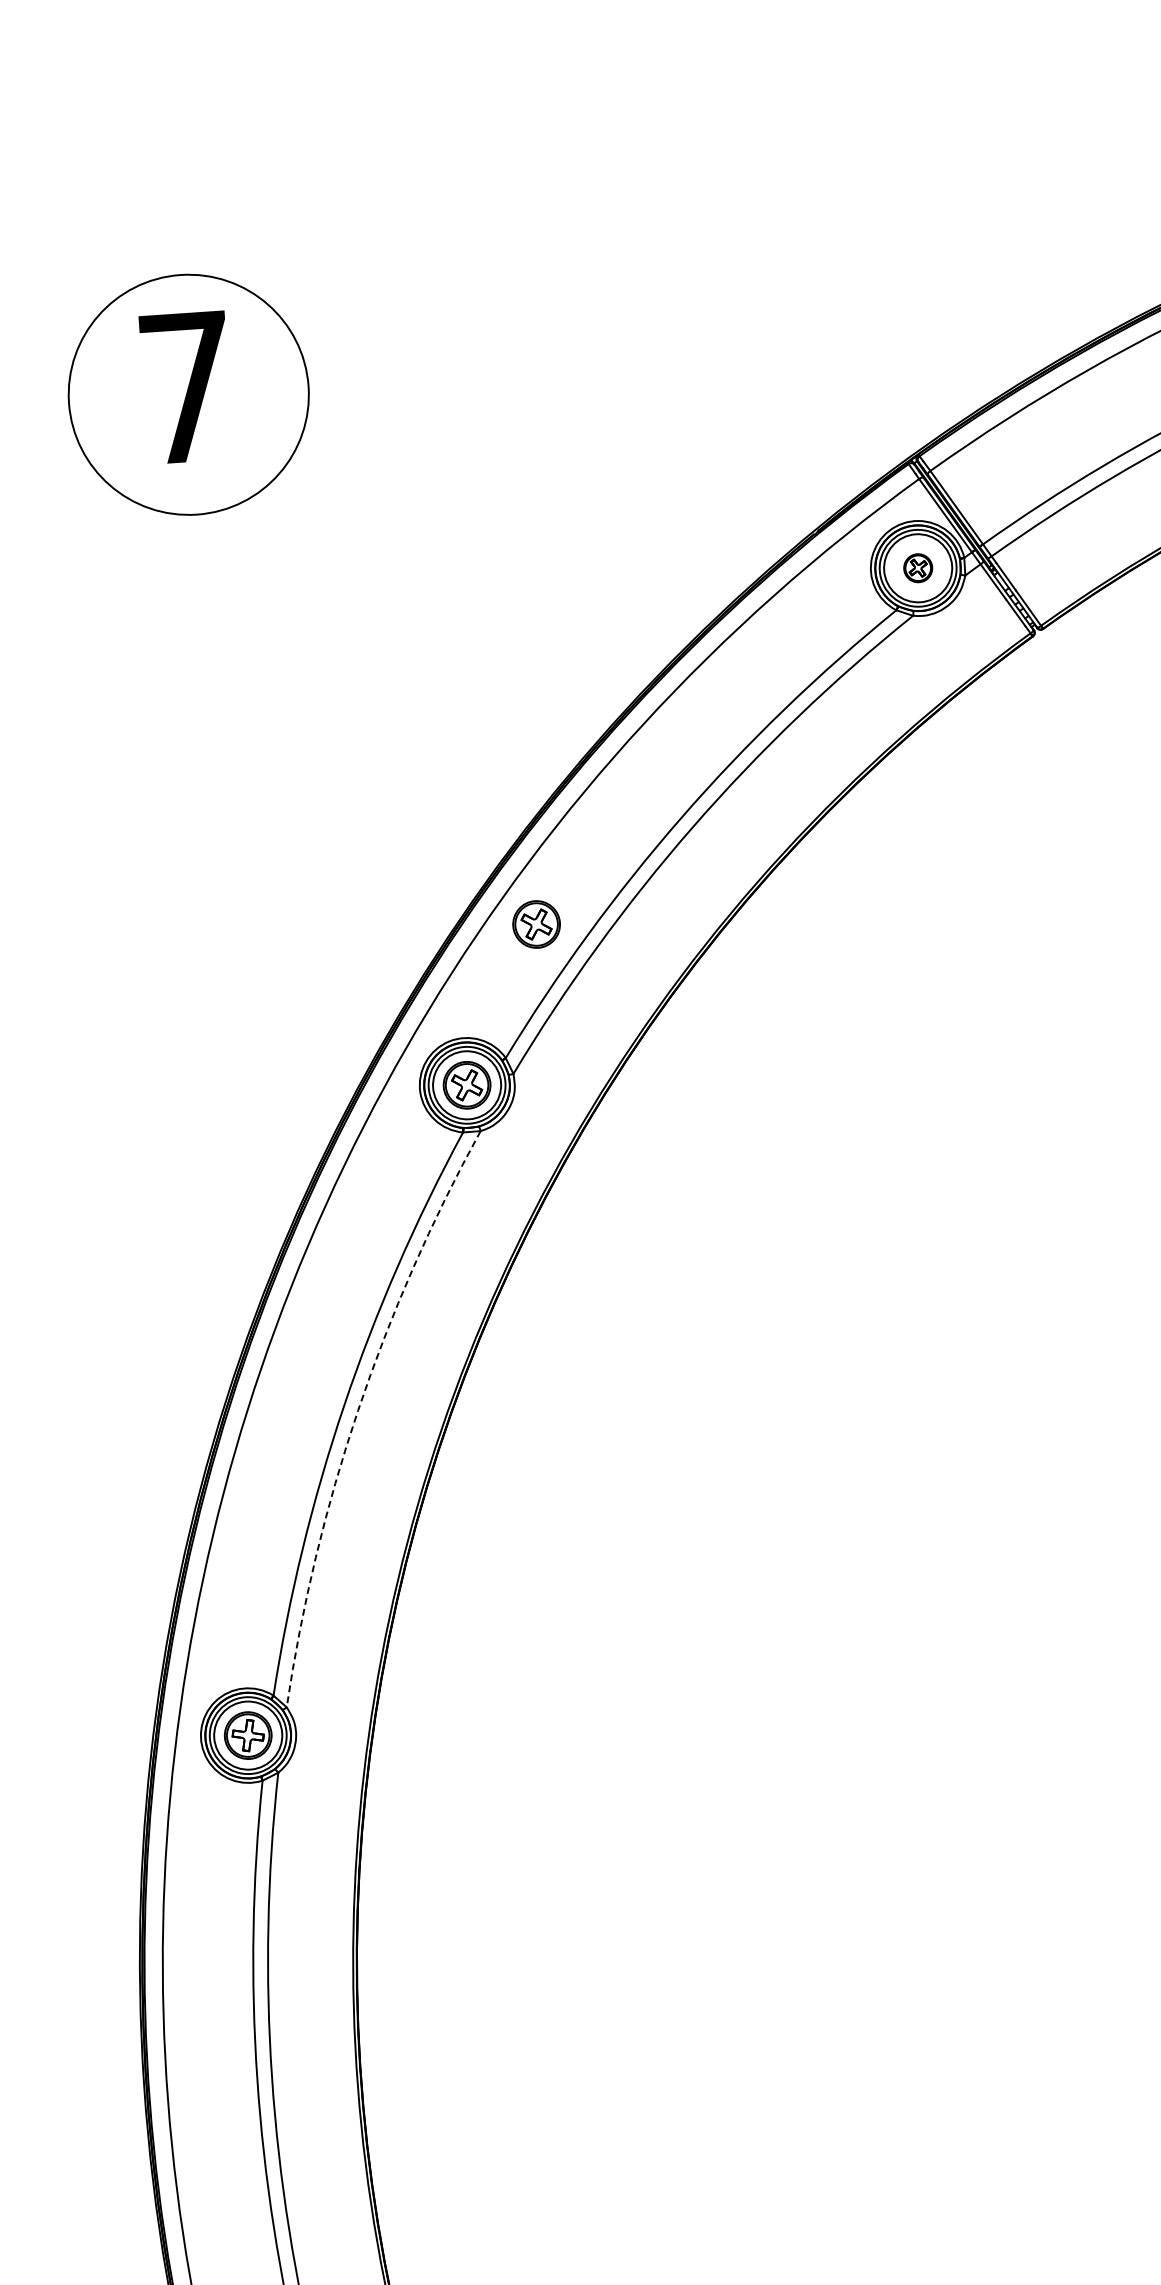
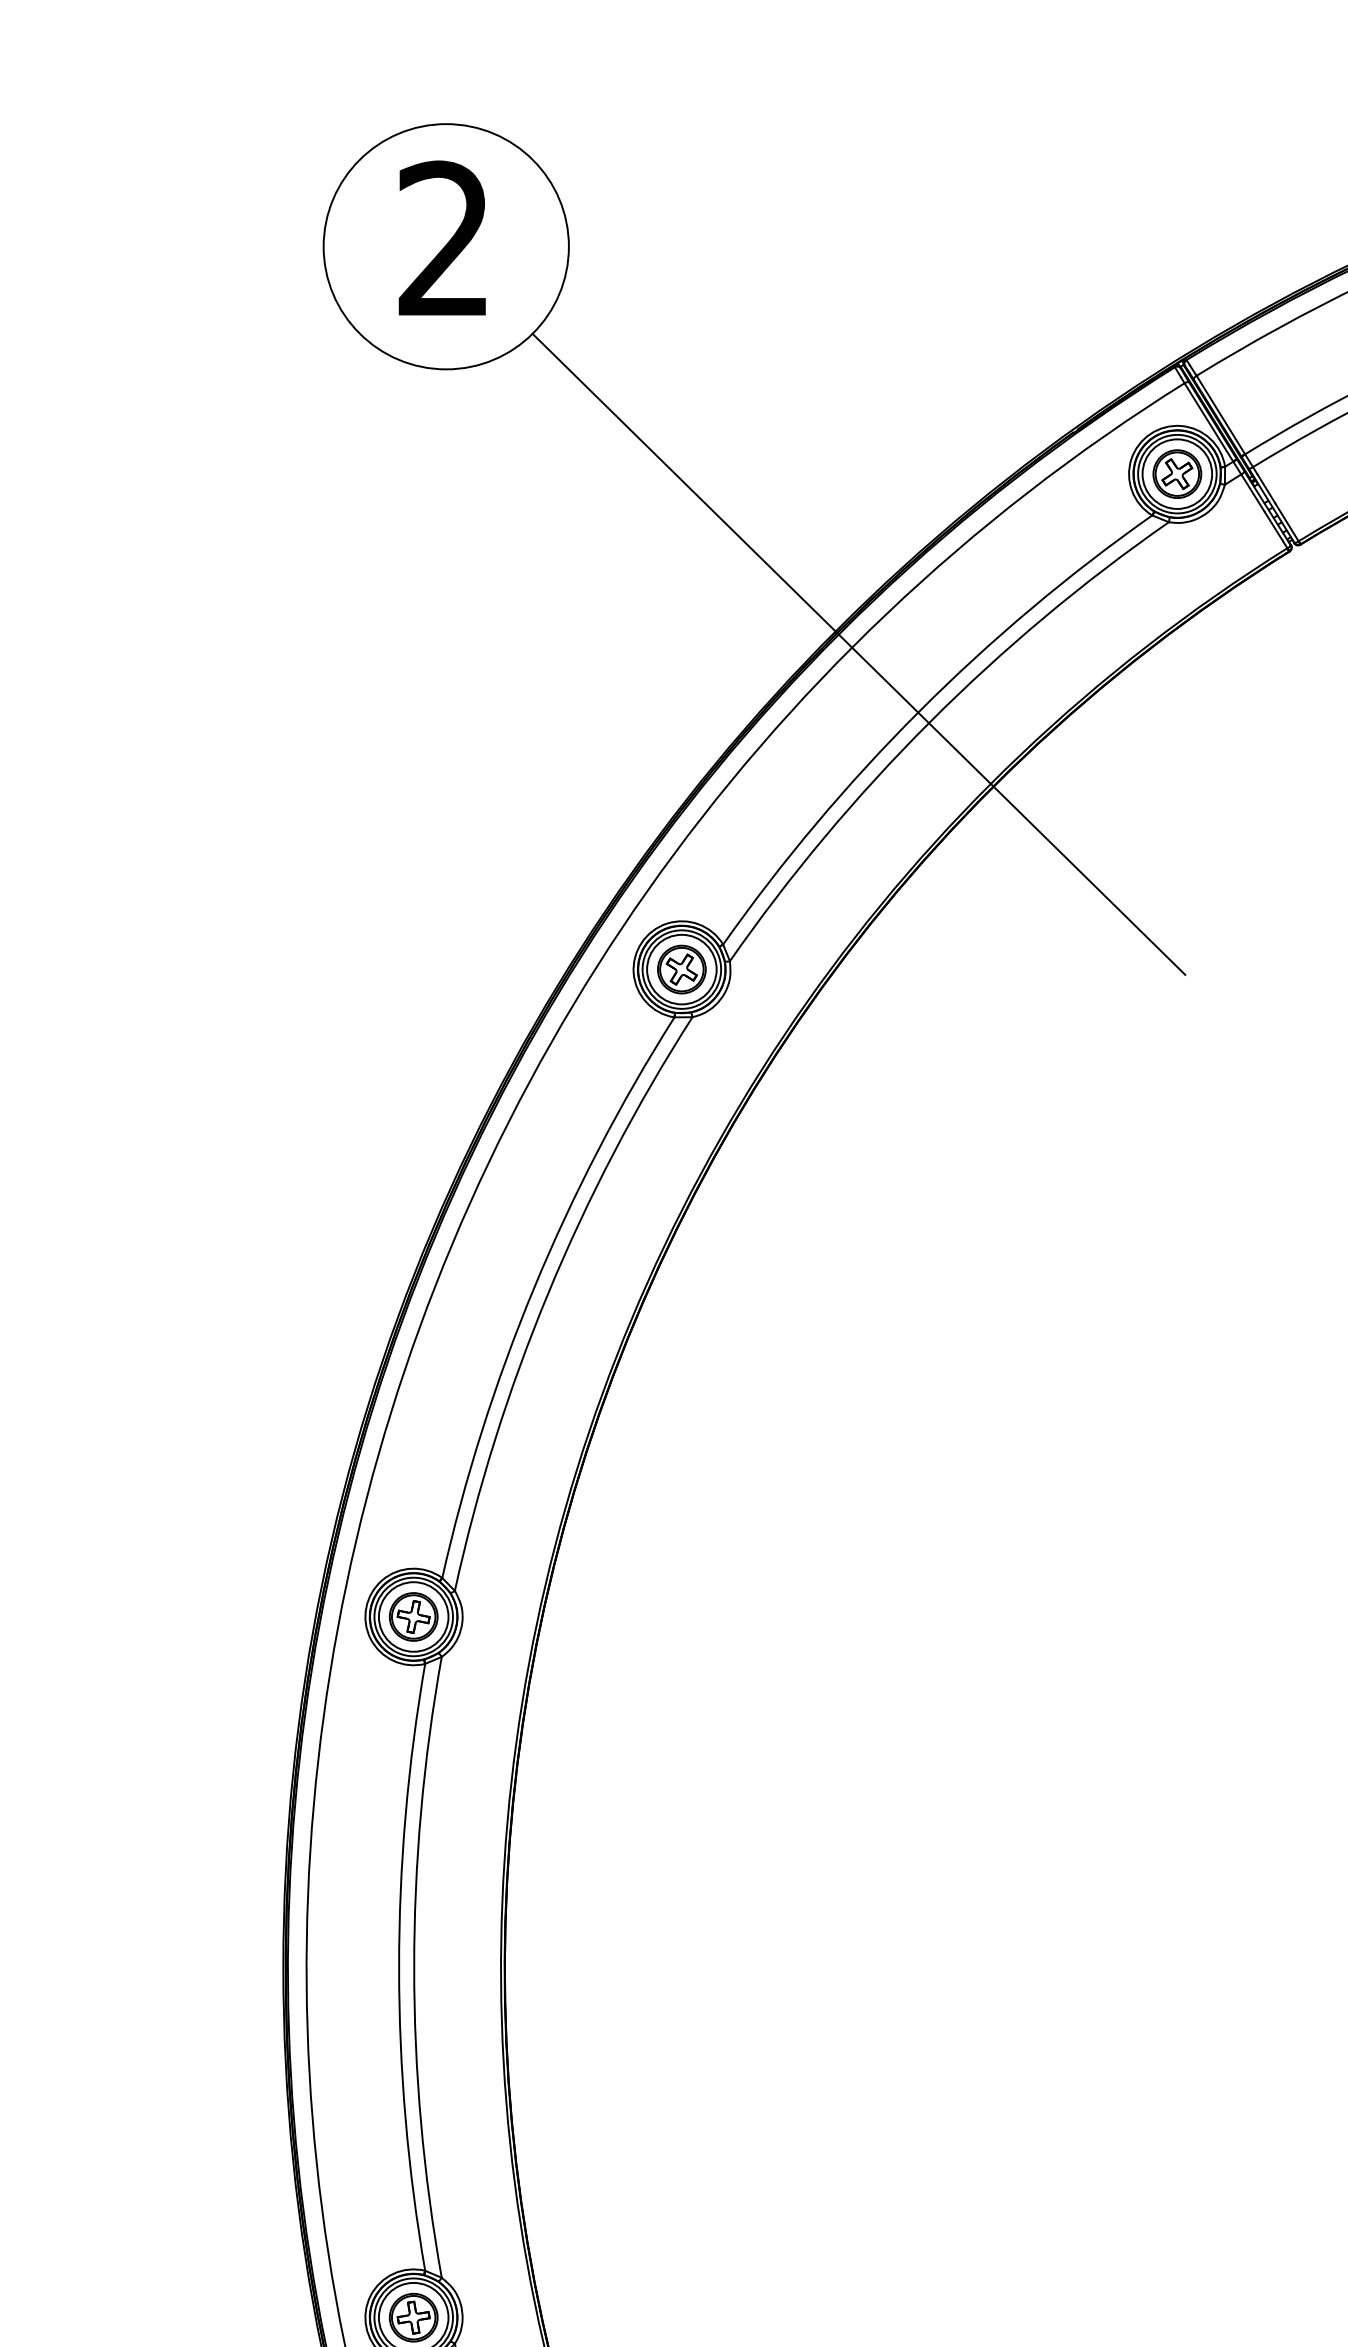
text: (185, 385) -> (443, 237), 7 -> 2
part: (918, 567) -> (1177, 473), size x1.67
line: (618, 764) -> (858, 653), added
part: (536, 924) -> (763, 810), removed
arc: (358, 1410) -> (548, 1293), dashed -> solid

